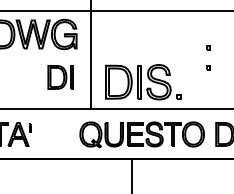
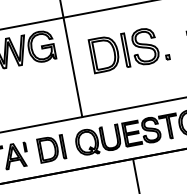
part: (60, 77) -> (51, 148), moved
part: (143, 82) -> (129, 49), moved

